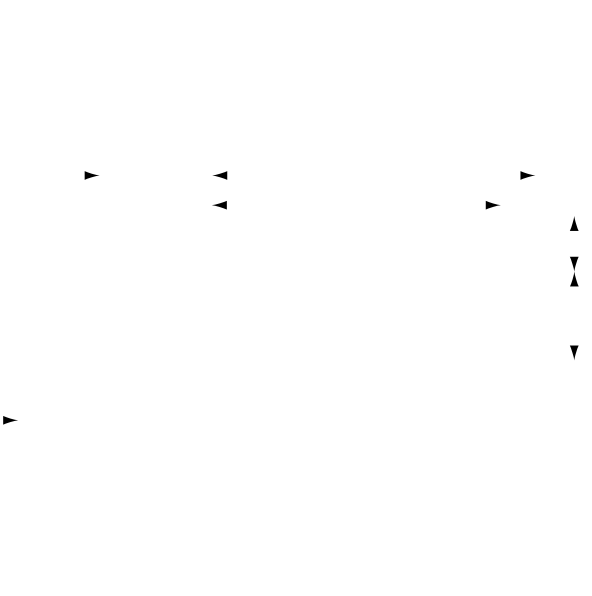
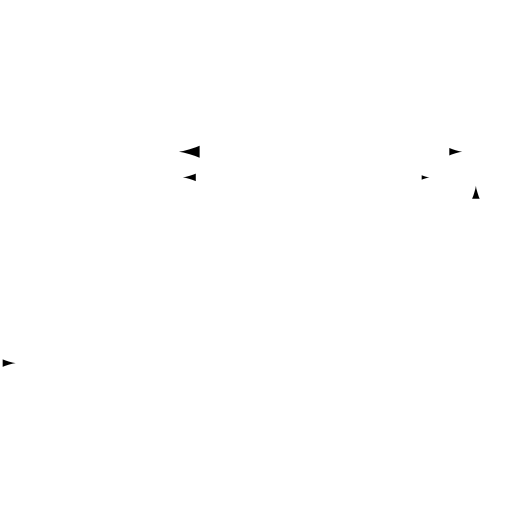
part: (91, 175) -> (78, 151), removed
part: (220, 175) -> (190, 151), size x1.6
part: (492, 205) -> (425, 177), size x0.6
part: (574, 223) -> (476, 192), moved
part: (574, 271) -> (495, 234), removed
fill: (573, 352) -> (495, 304), removed

